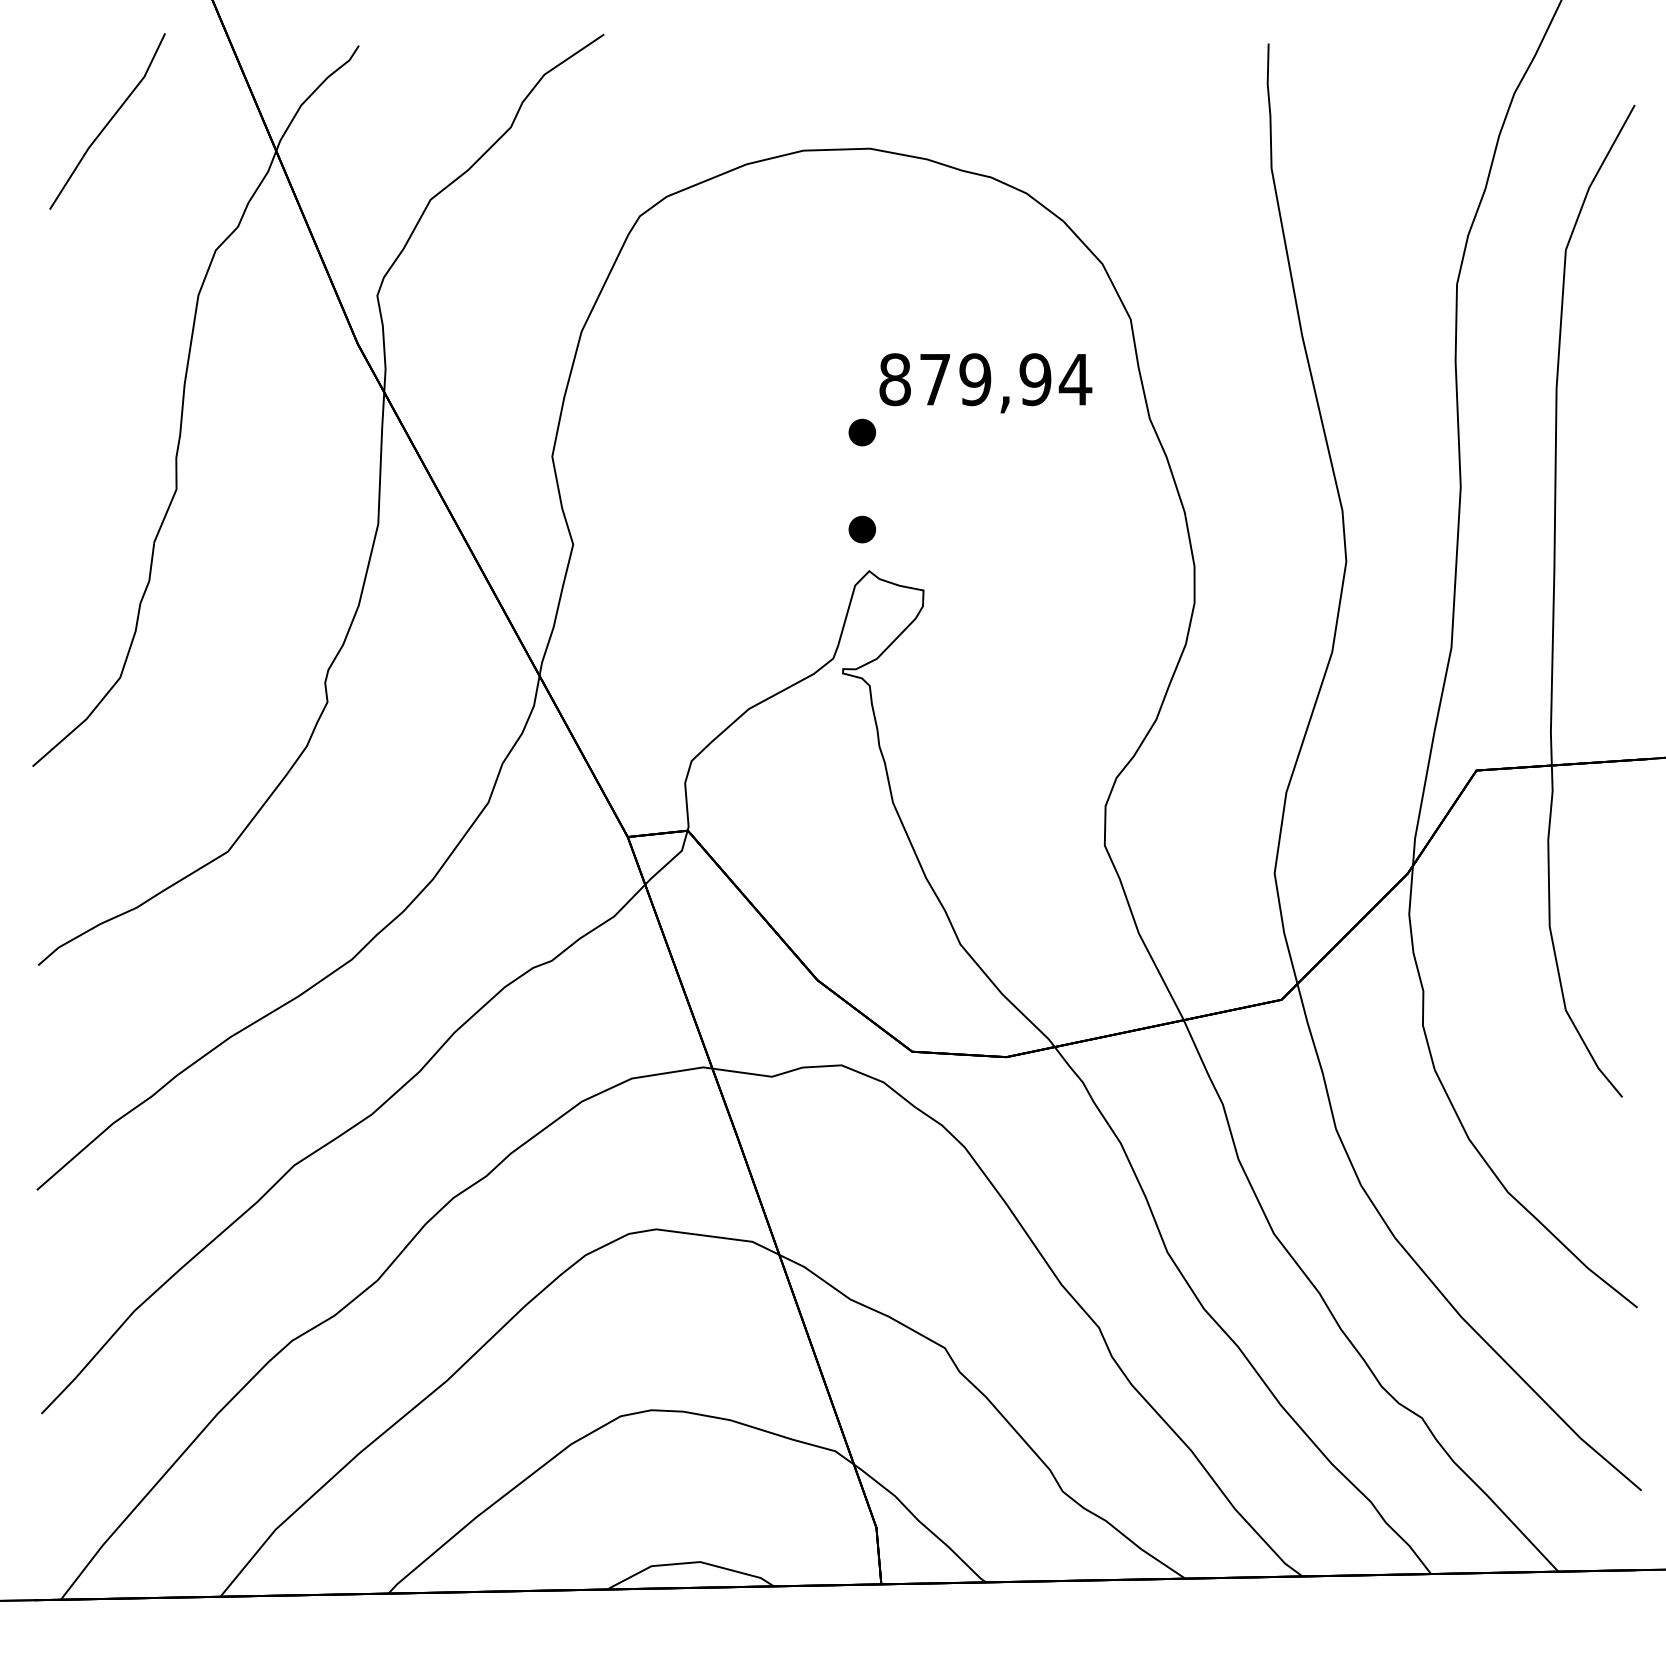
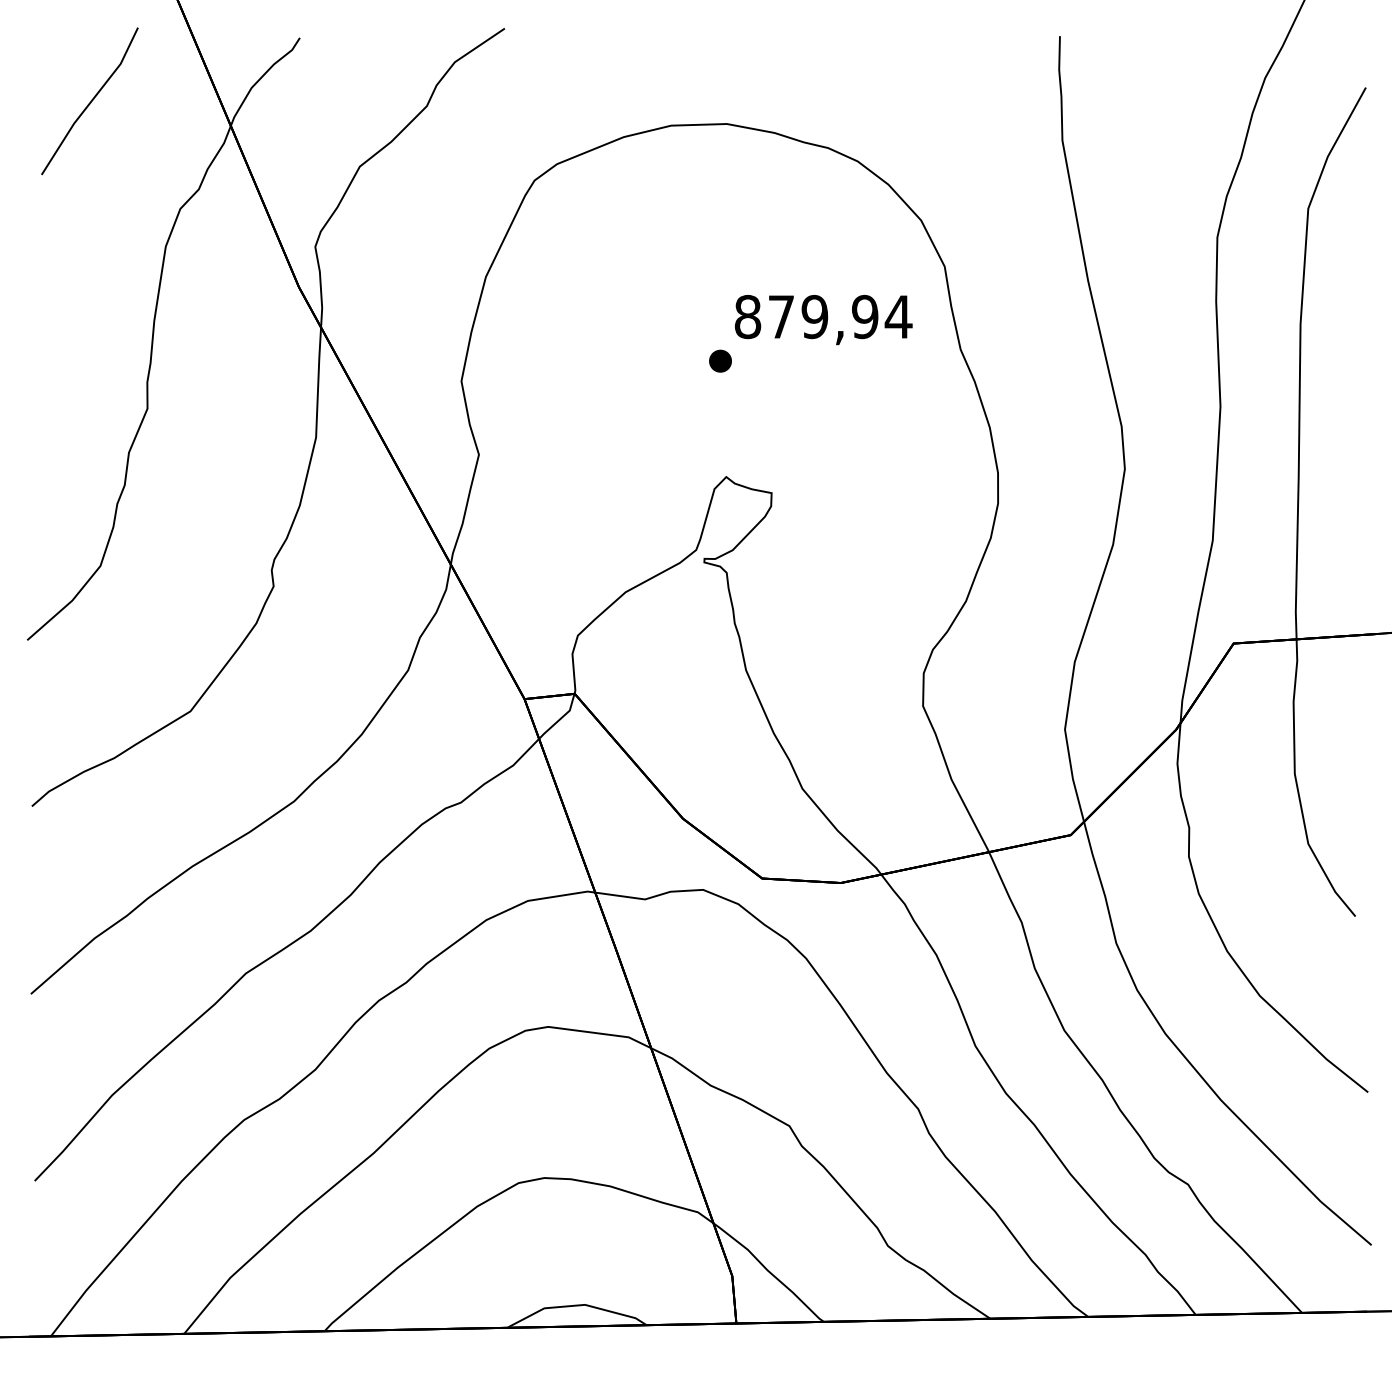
part: (861, 529) -> (719, 442), removed

